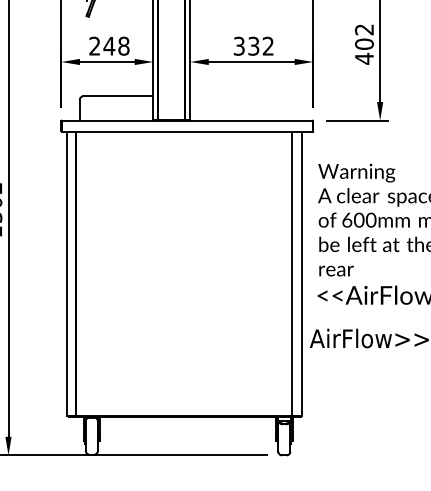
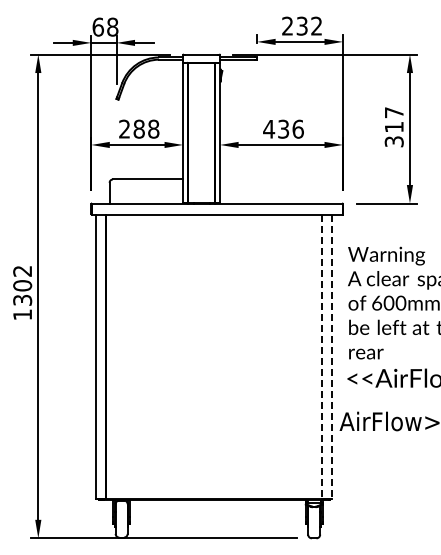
text: (363, 44) -> (393, 127), 402 -> 317
text: (109, 45) -> (139, 128), 248 -> 288
text: (253, 45) -> (283, 128), 332 -> 436
line: (291, 274) -> (321, 357), solid -> dashed
line: (301, 274) -> (331, 357), solid -> dashed

